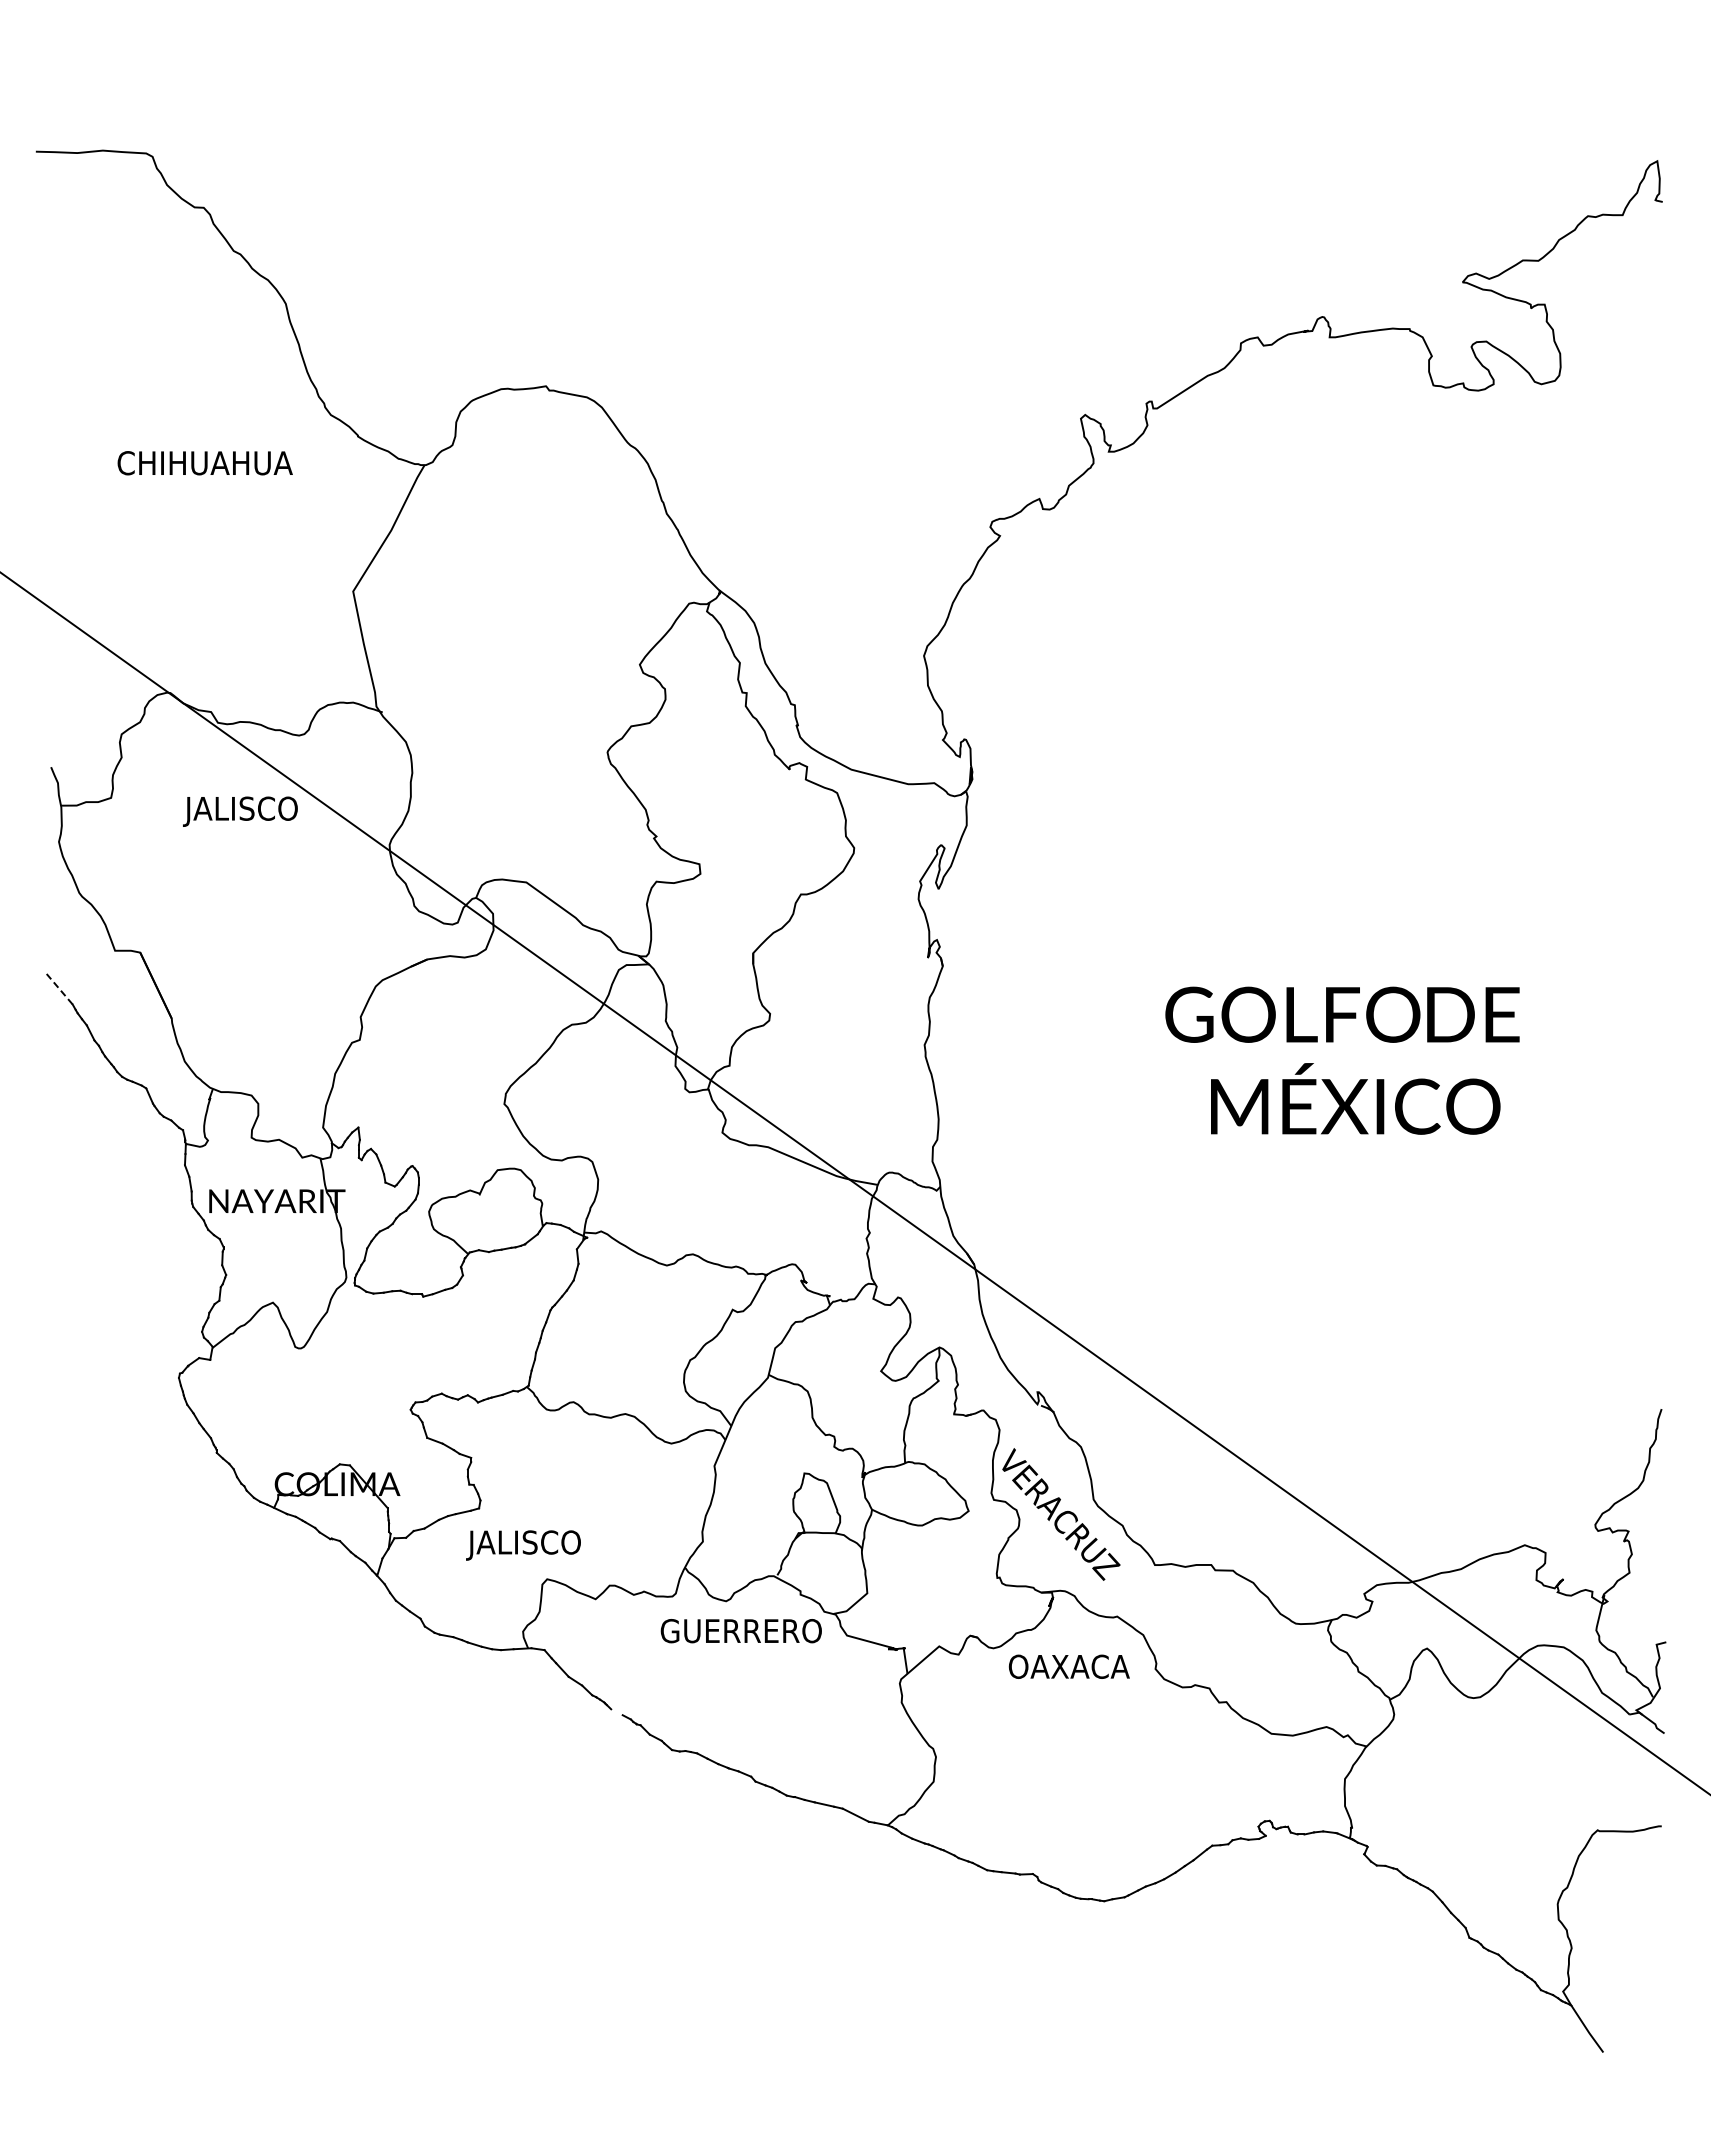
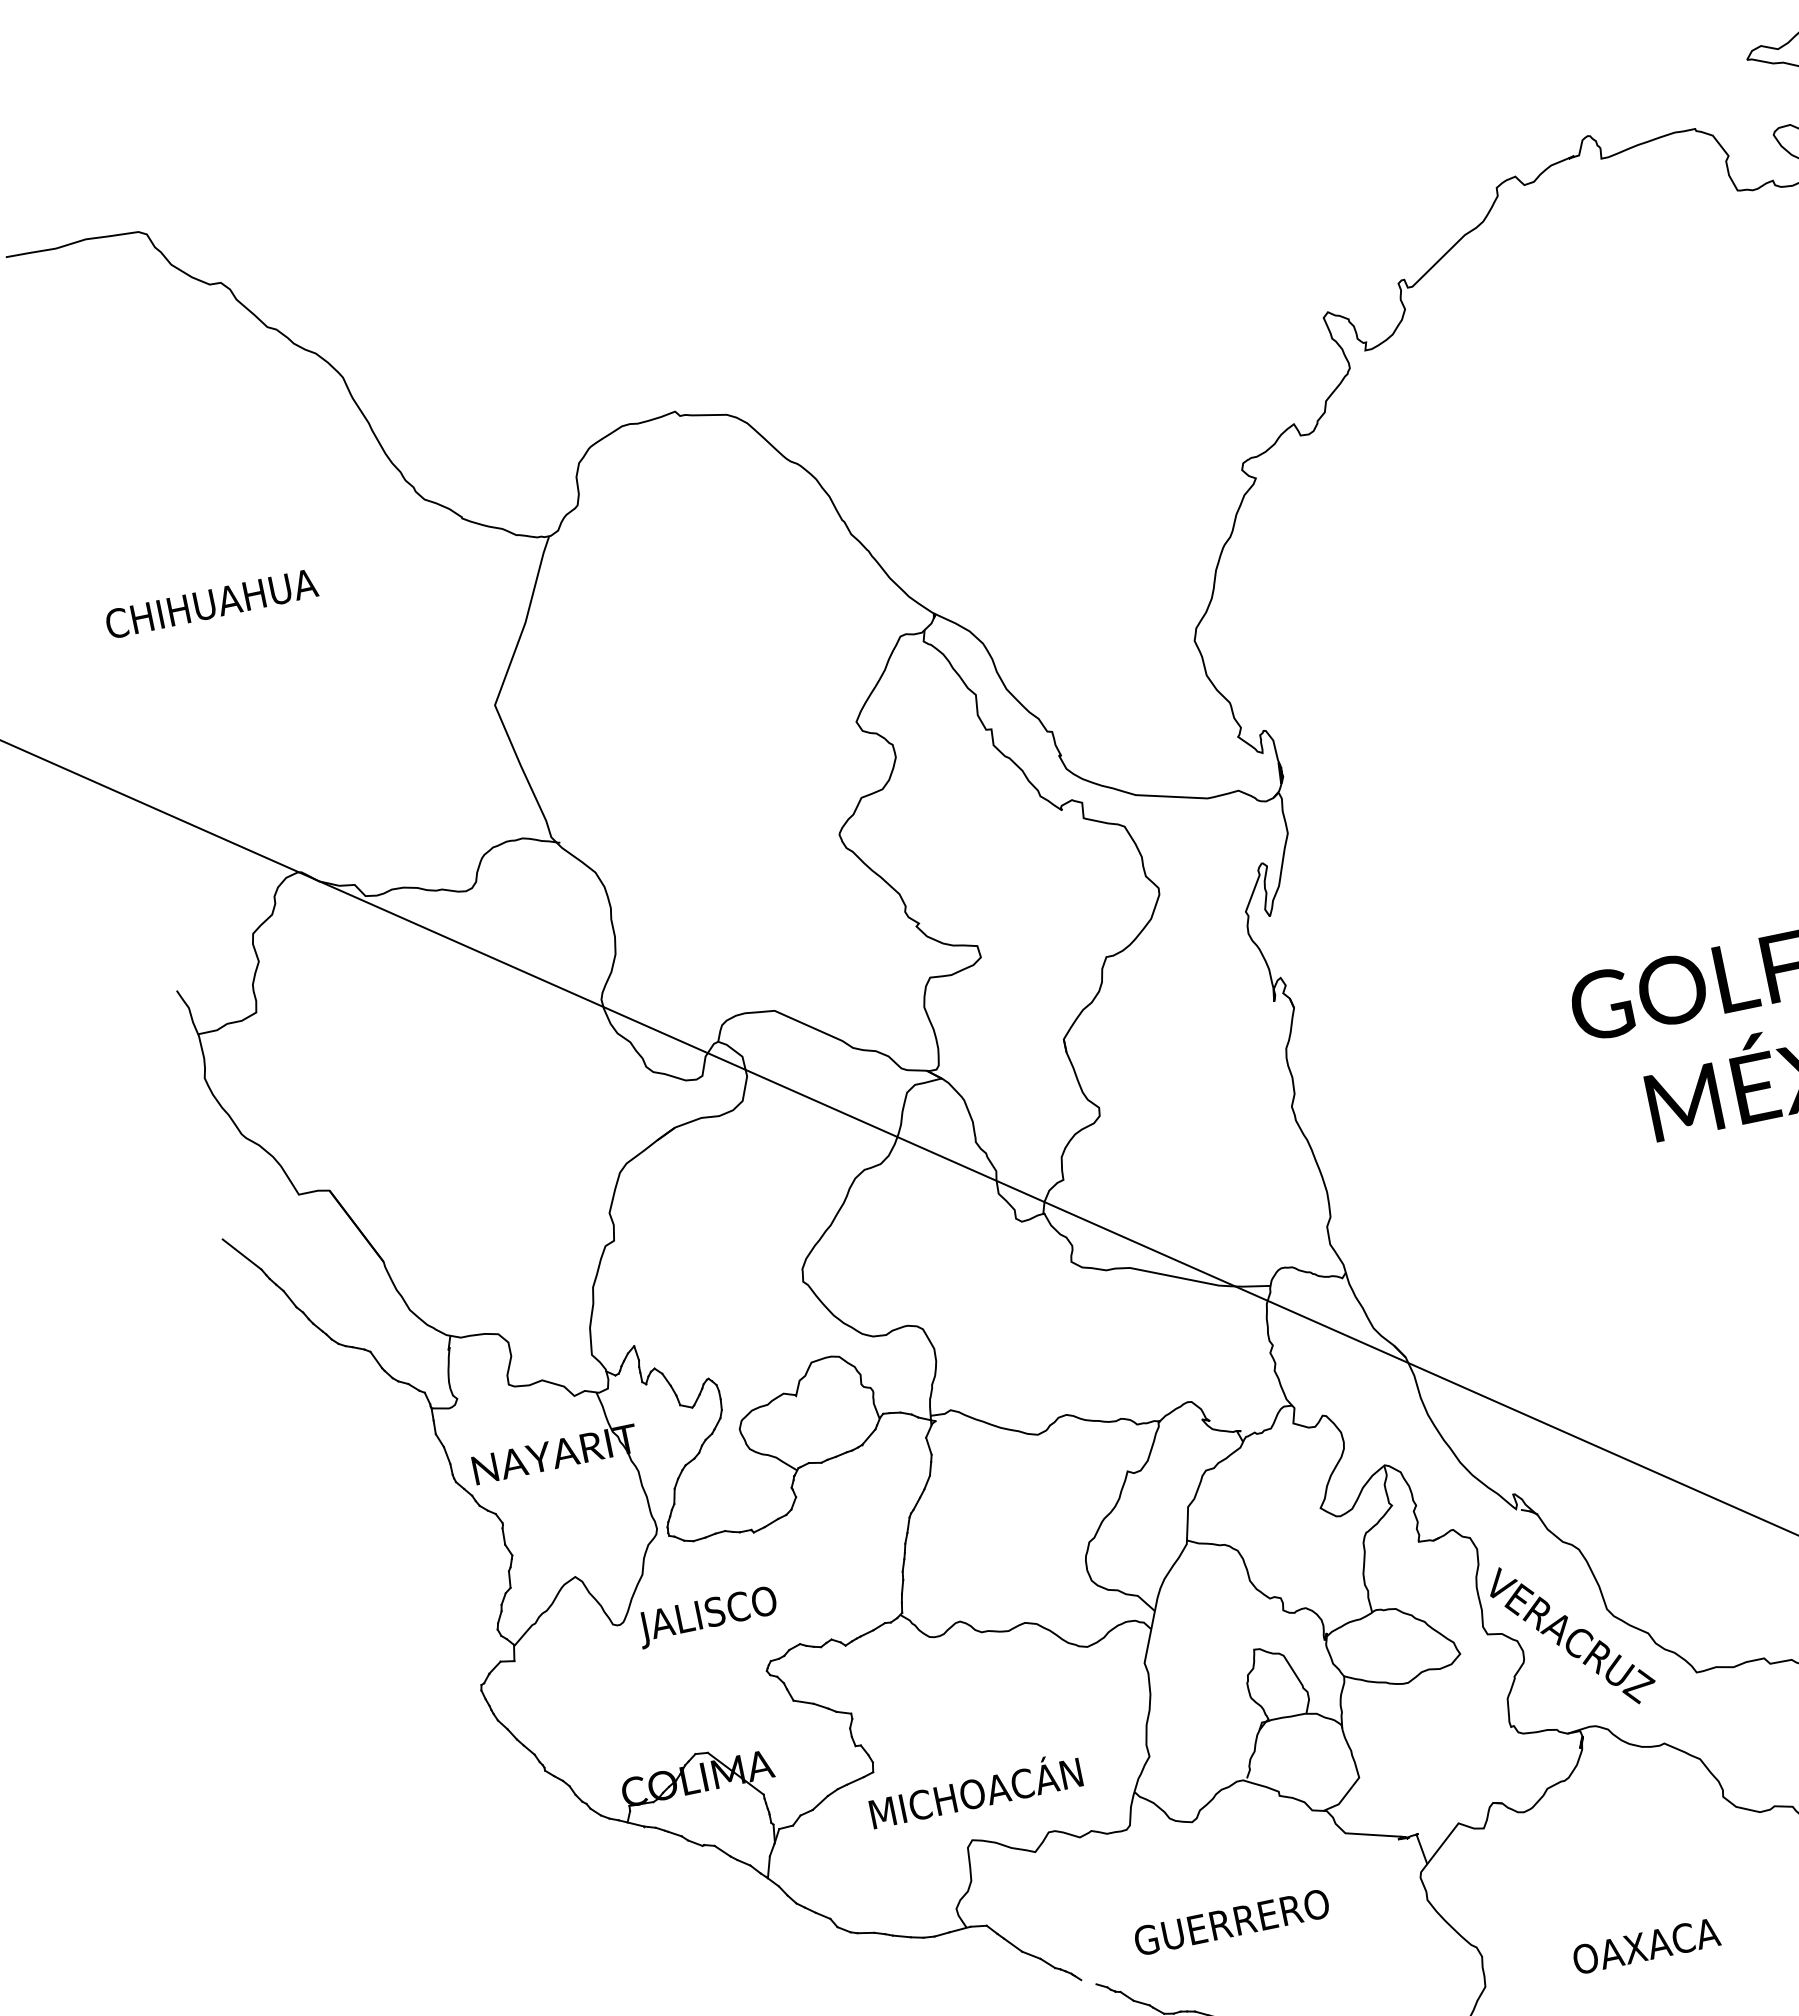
text: (204, 463) -> (210, 604), moved
text: (240, 811) -> (707, 1616), moved
line: (60, 989) -> (243, 1254), dashed -> solid
text: (555, 1542) -> (973, 1794), JALISCO -> MICHOACÁN
text: (740, 1631) -> (1230, 1923), moved
text: (1068, 1666) -> (1645, 1945), moved

